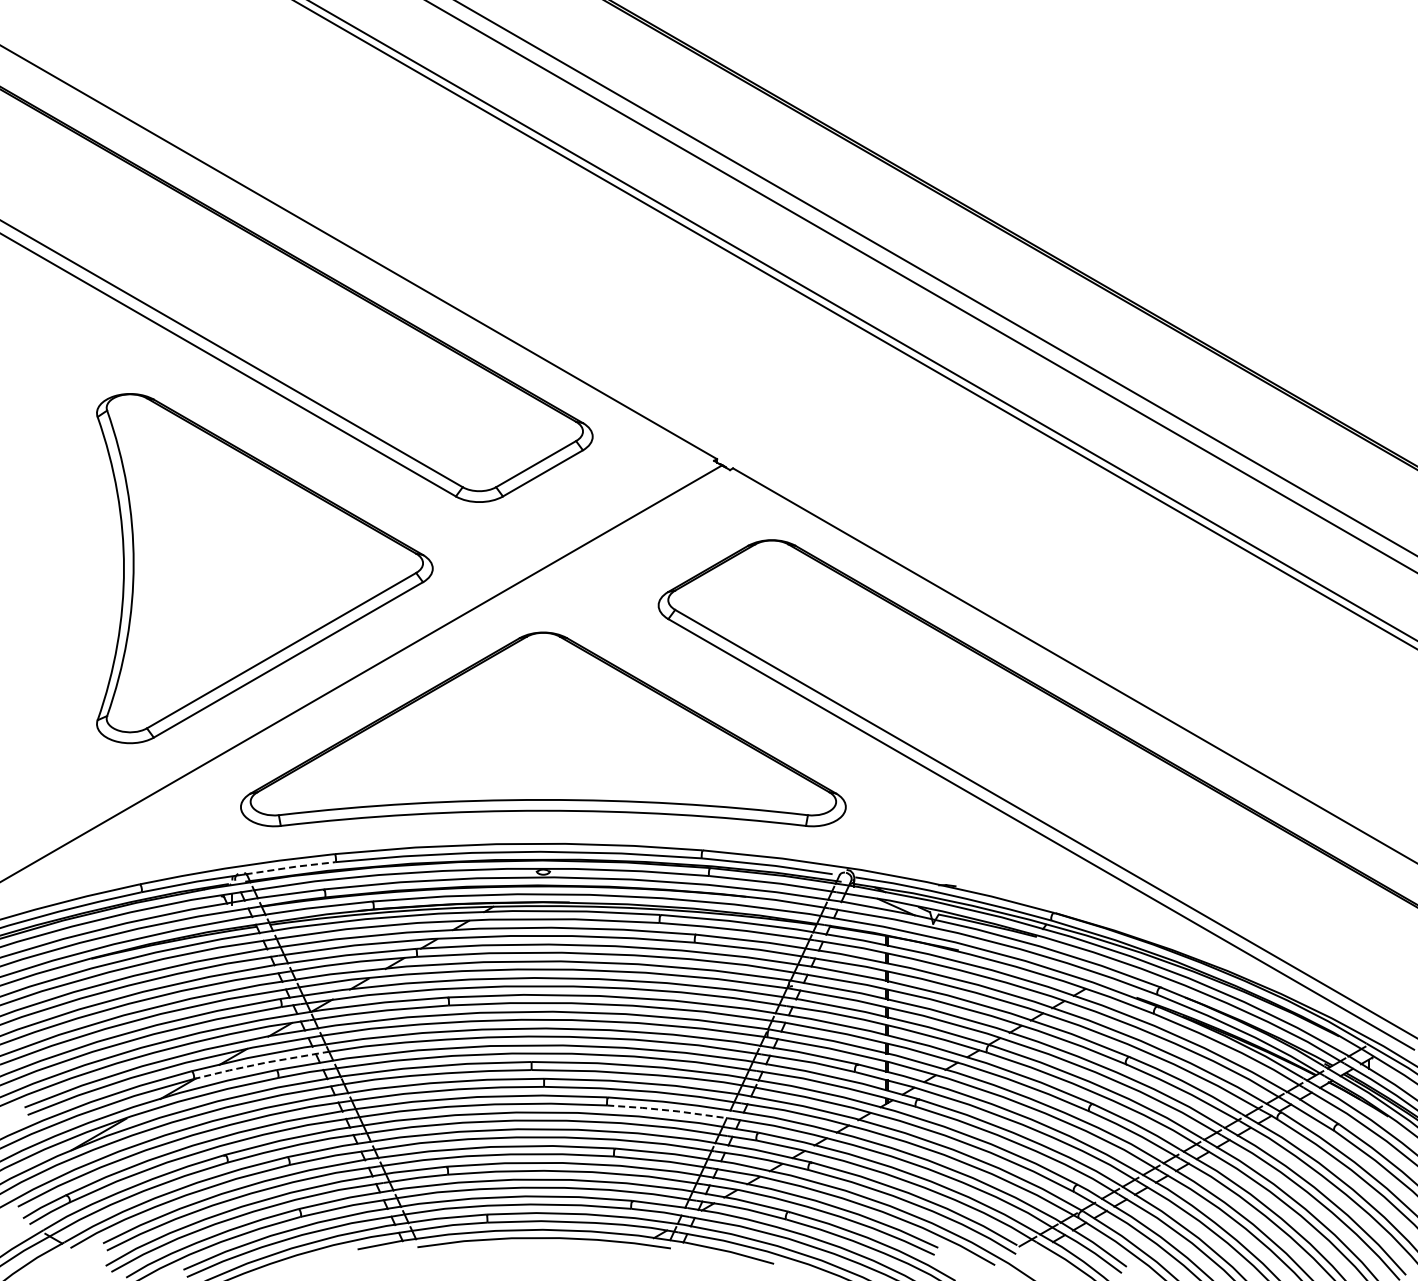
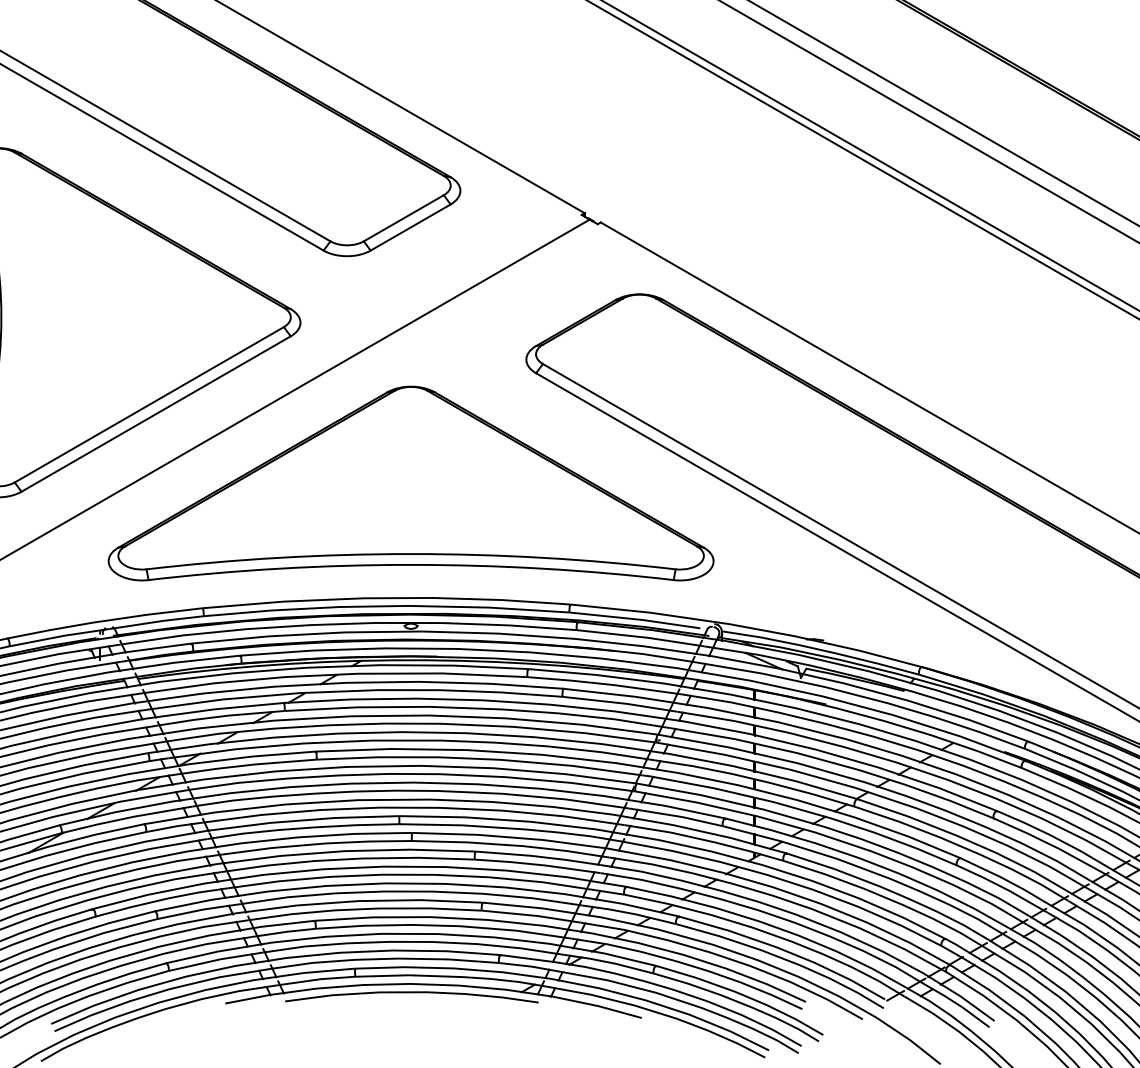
line: (291, 867) -> (159, 621), dashed -> solid
line: (258, 1064) -> (126, 818), dashed -> solid
line: (670, 1110) -> (538, 864), dashed -> solid

